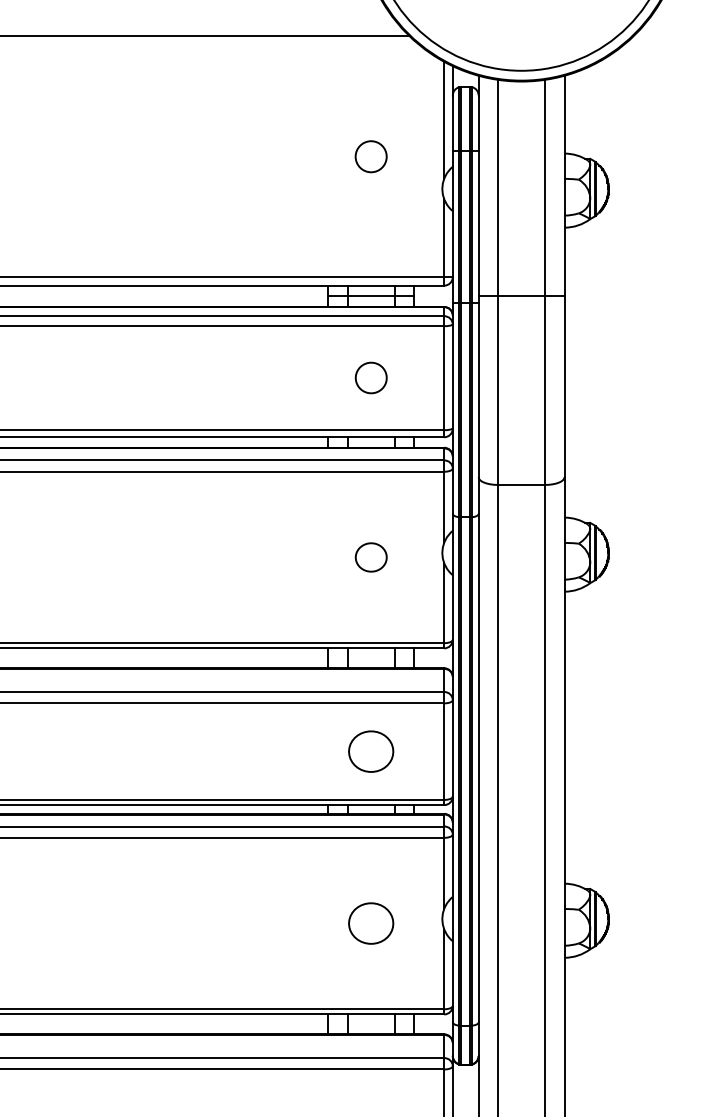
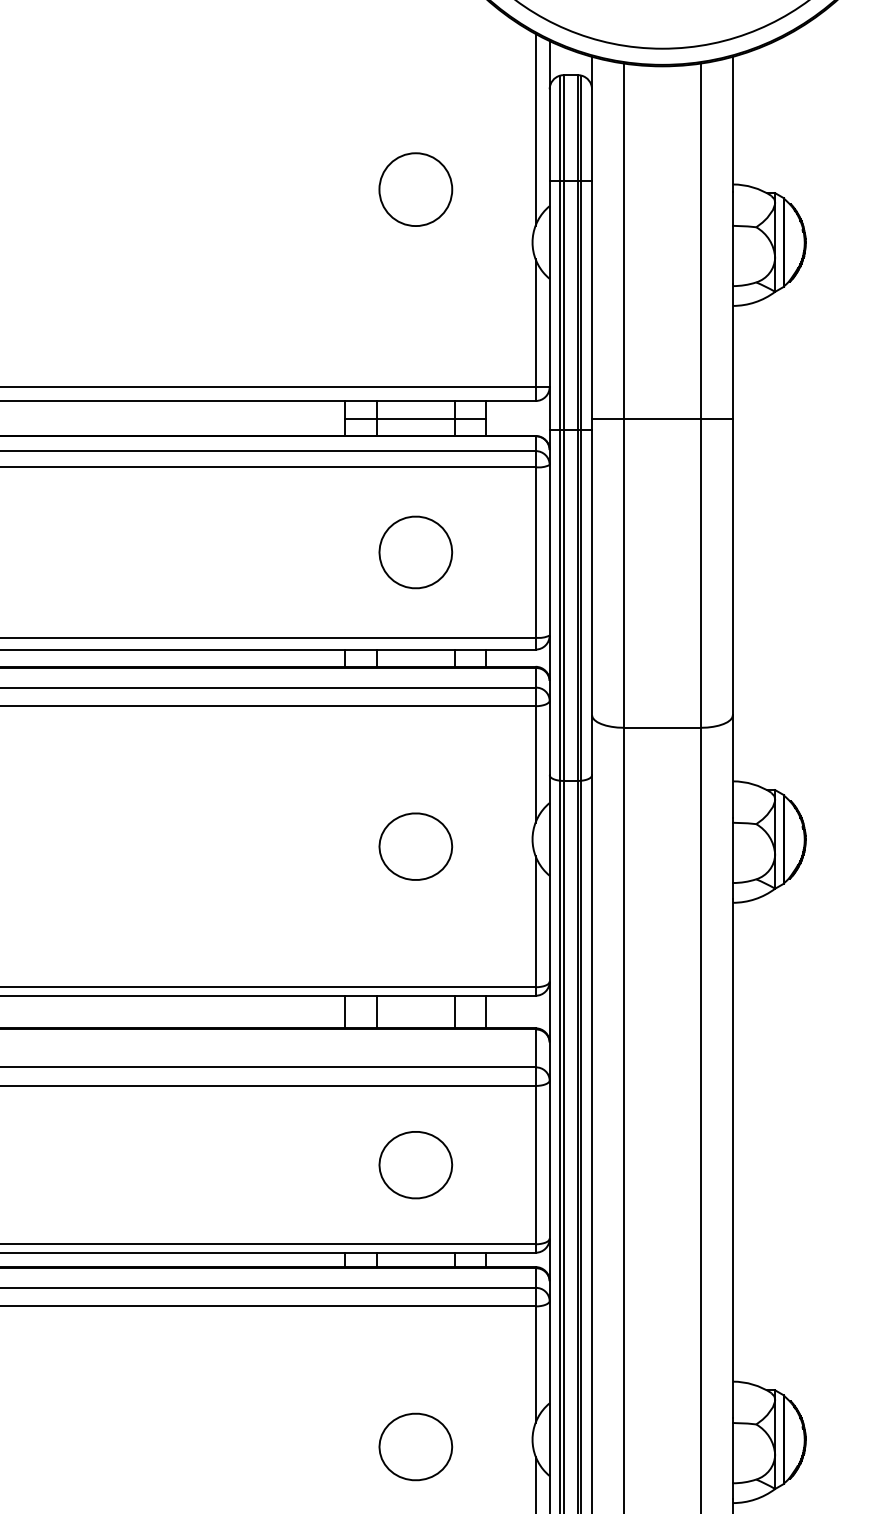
circle: (370, 156) -> (414, 189), size x1.43
part: (371, 377) -> (416, 551), size x1.43
part: (371, 557) -> (416, 846), size x1.43

